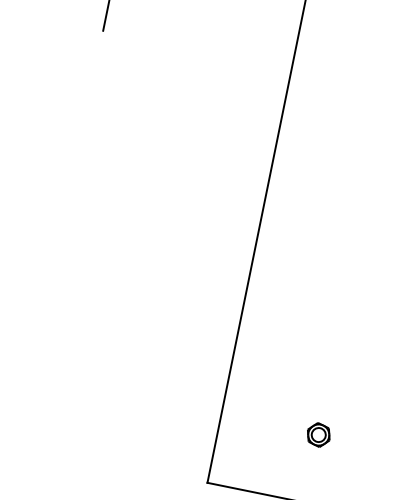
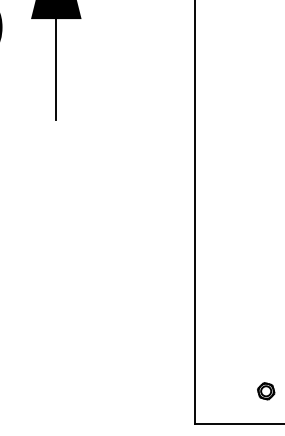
part: (319, 435) -> (266, 391), moved

